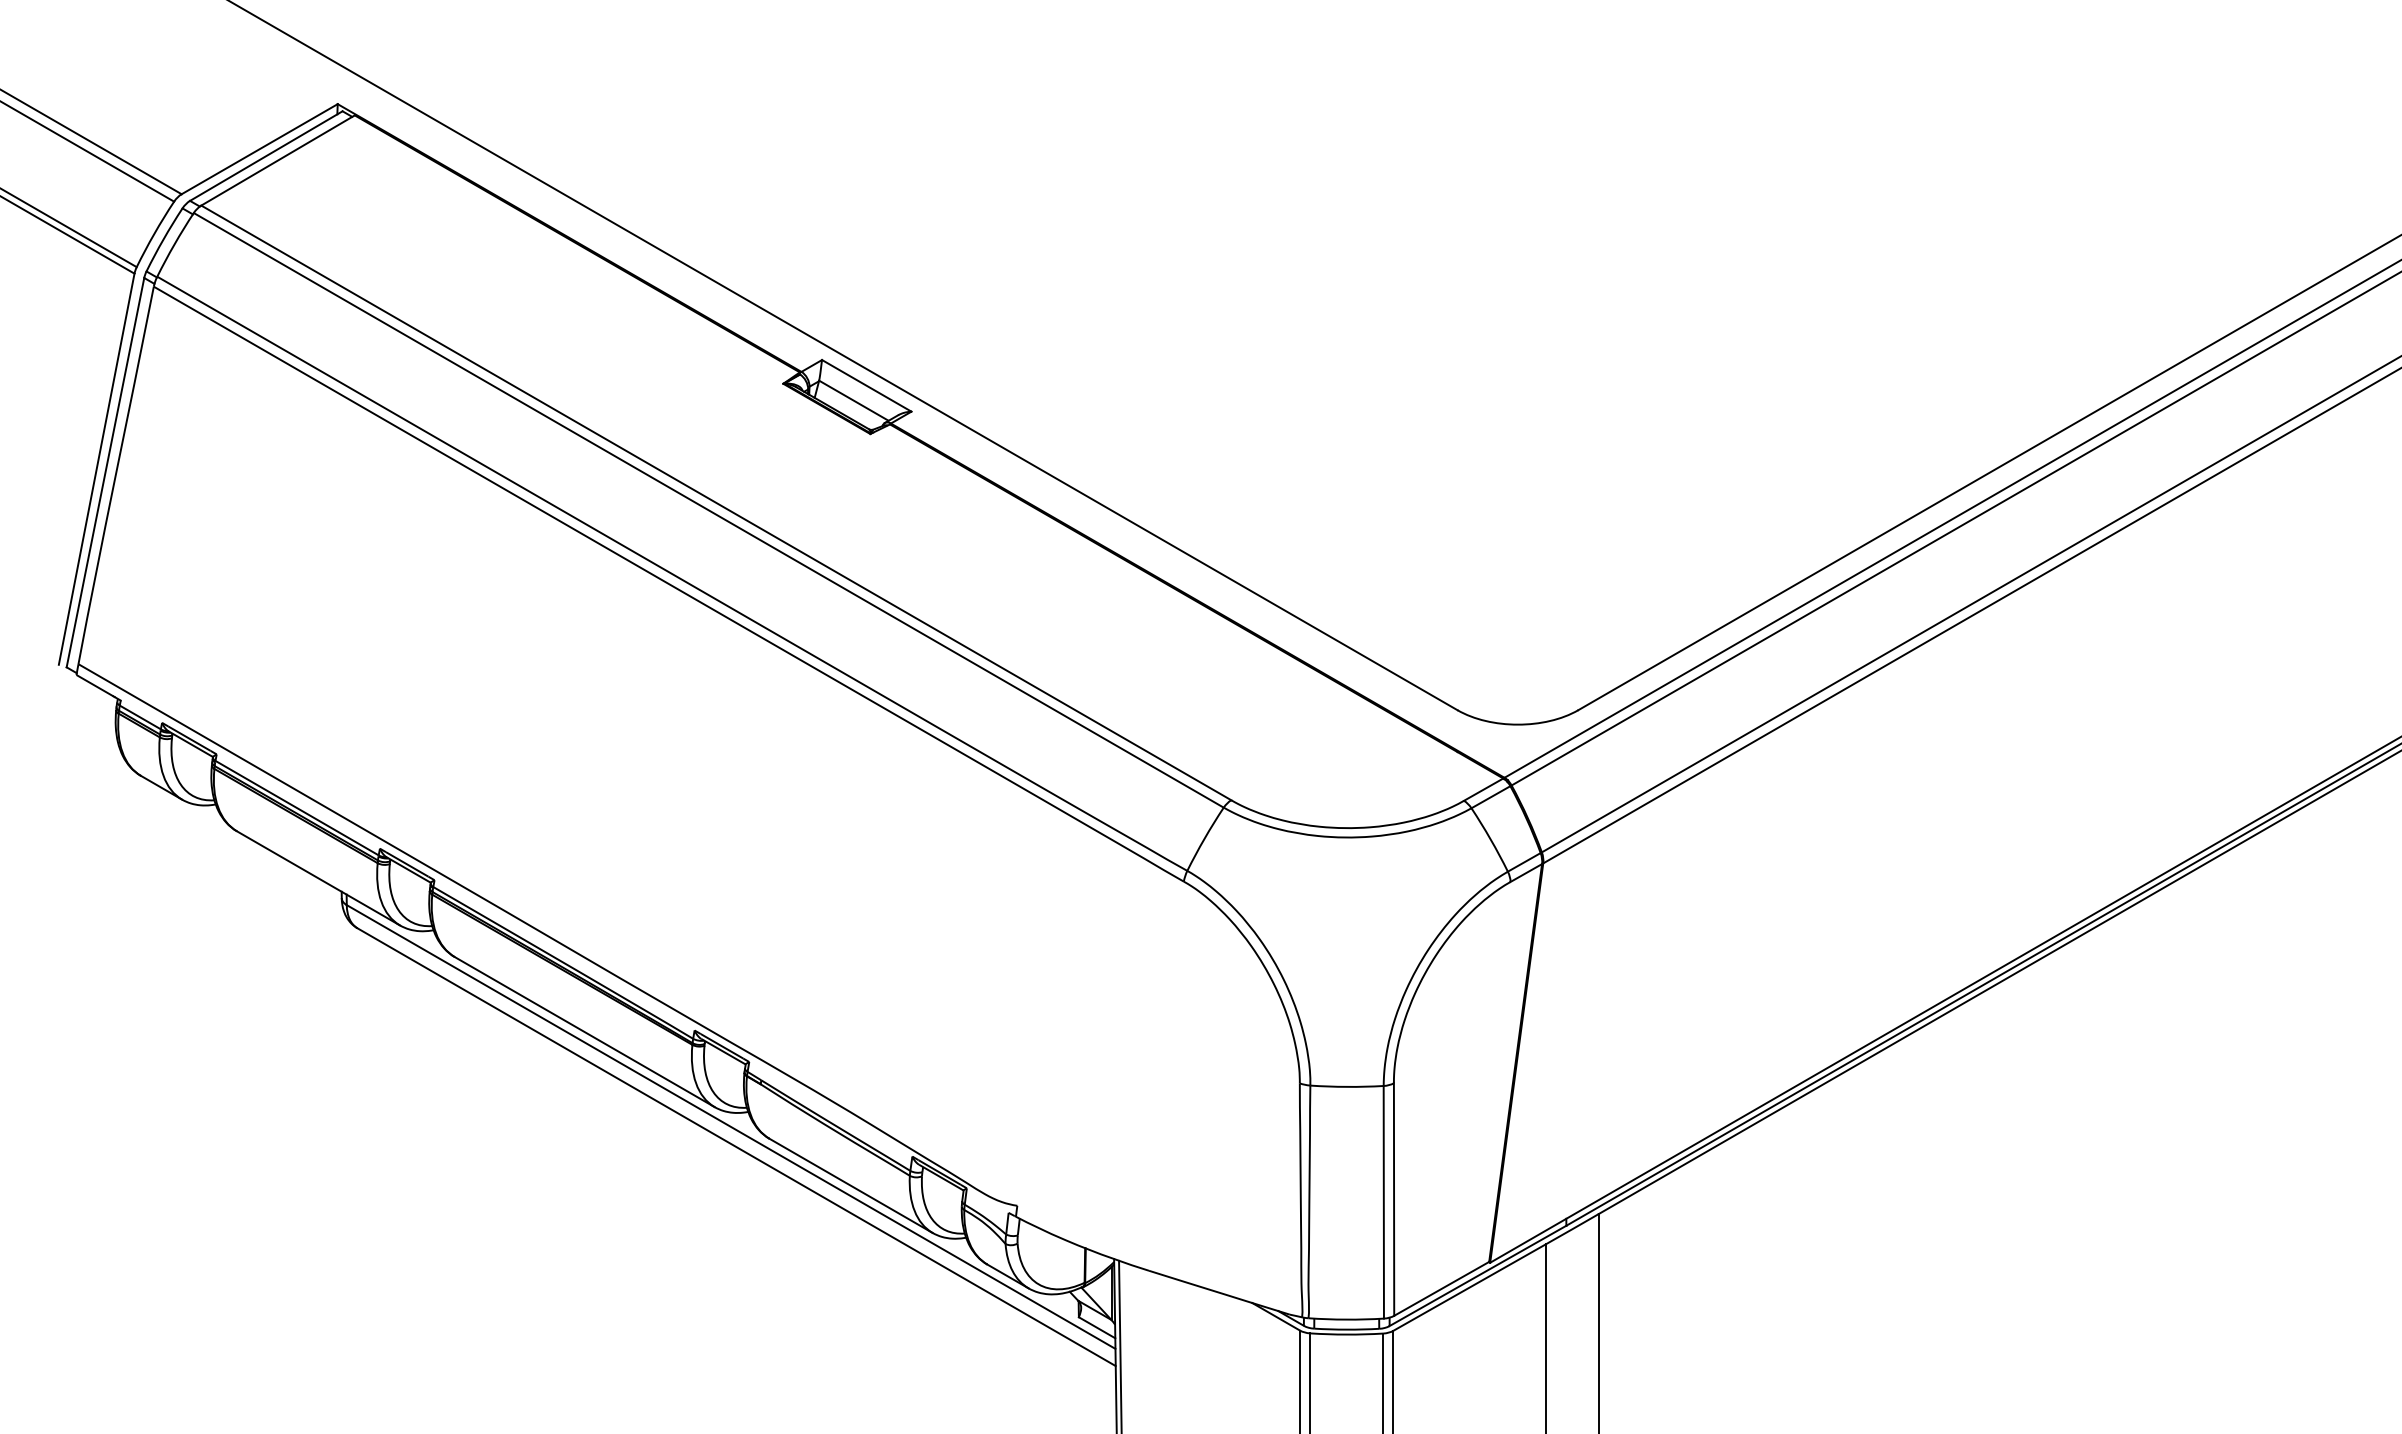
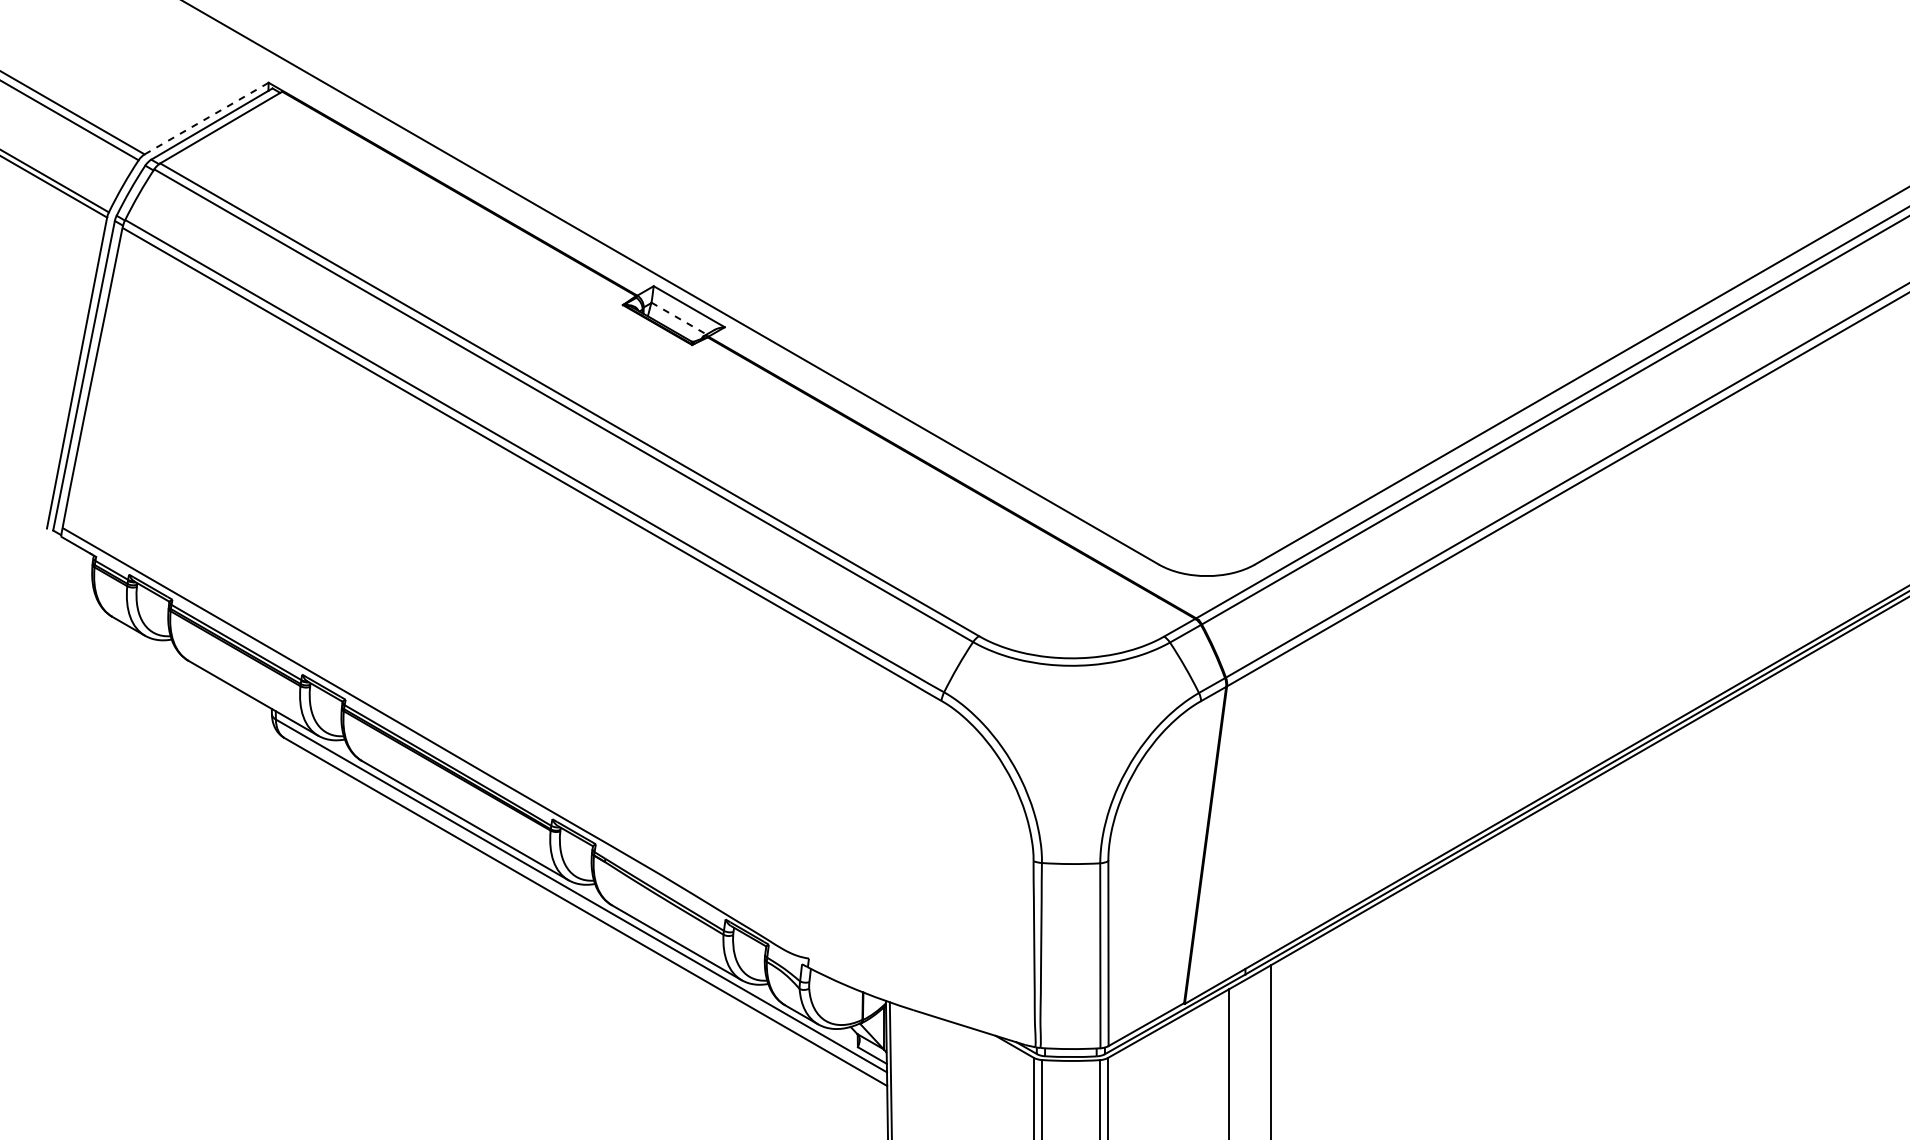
line: (260, 148) -> (207, 118), solid -> dashed
line: (854, 400) -> (679, 318), solid -> dashed

